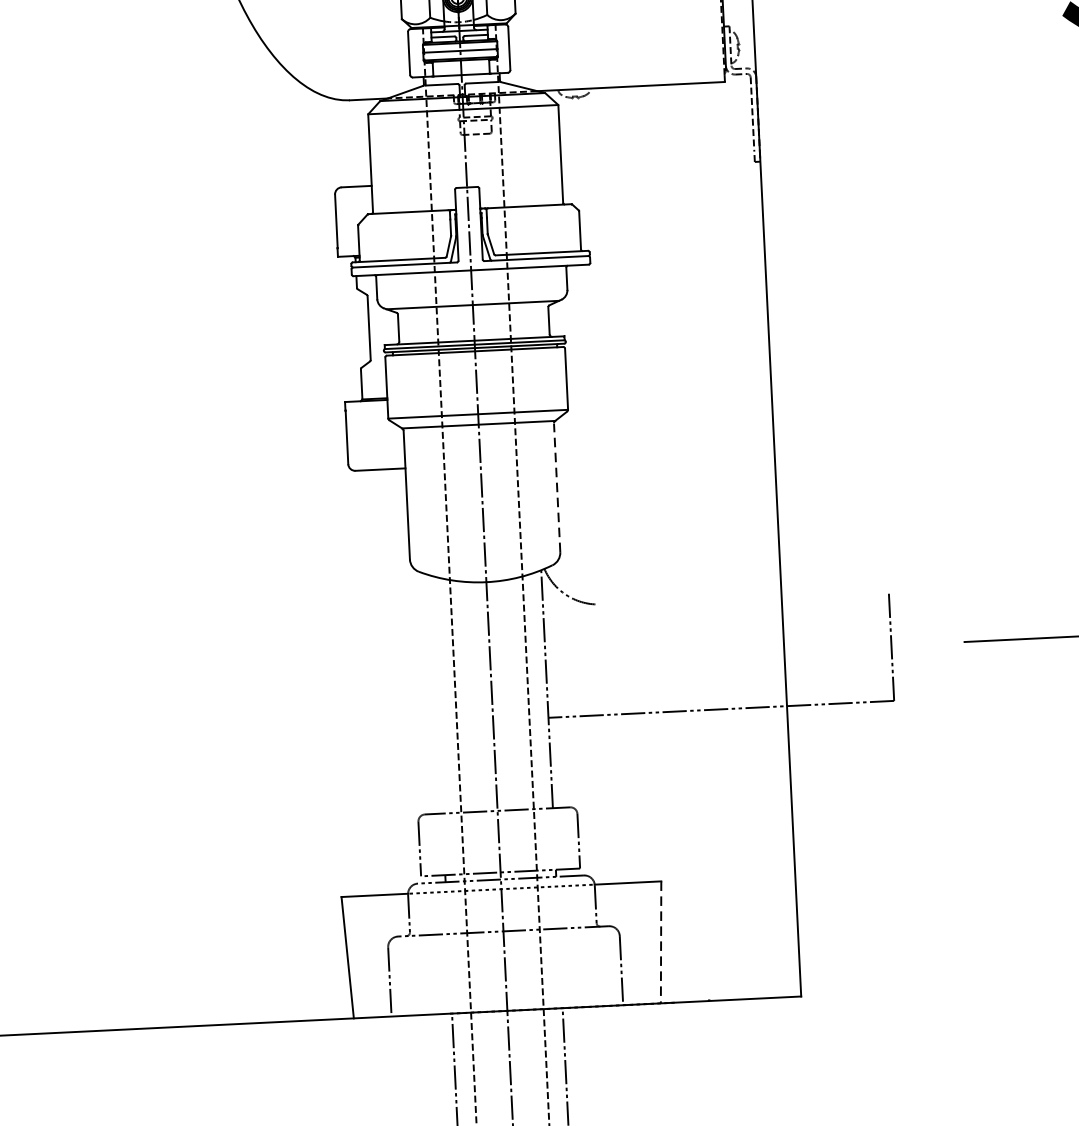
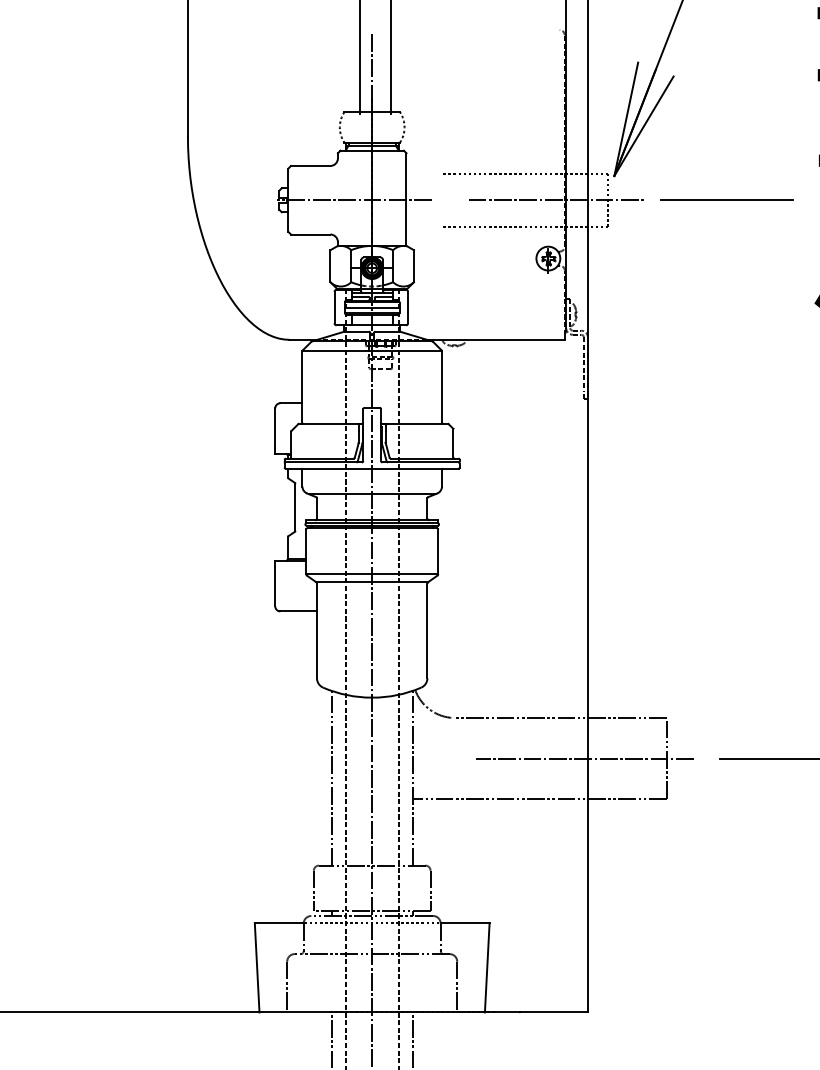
line: (557, 487) -> (427, 630), dashed -> solid
line: (742, 598) -> (559, 718), added
line: (779, 650) -> (584, 758), added
line: (436, 693) -> (331, 777), added
line: (661, 942) -> (487, 967), dashed -> solid

